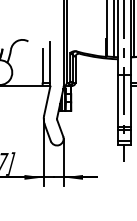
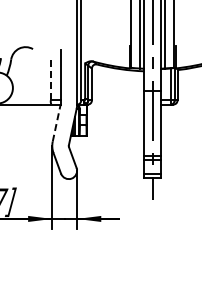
line: (42, 65) -> (50, 79), solid -> dashed
line: (47, 101) -> (56, 123), solid -> dashed

